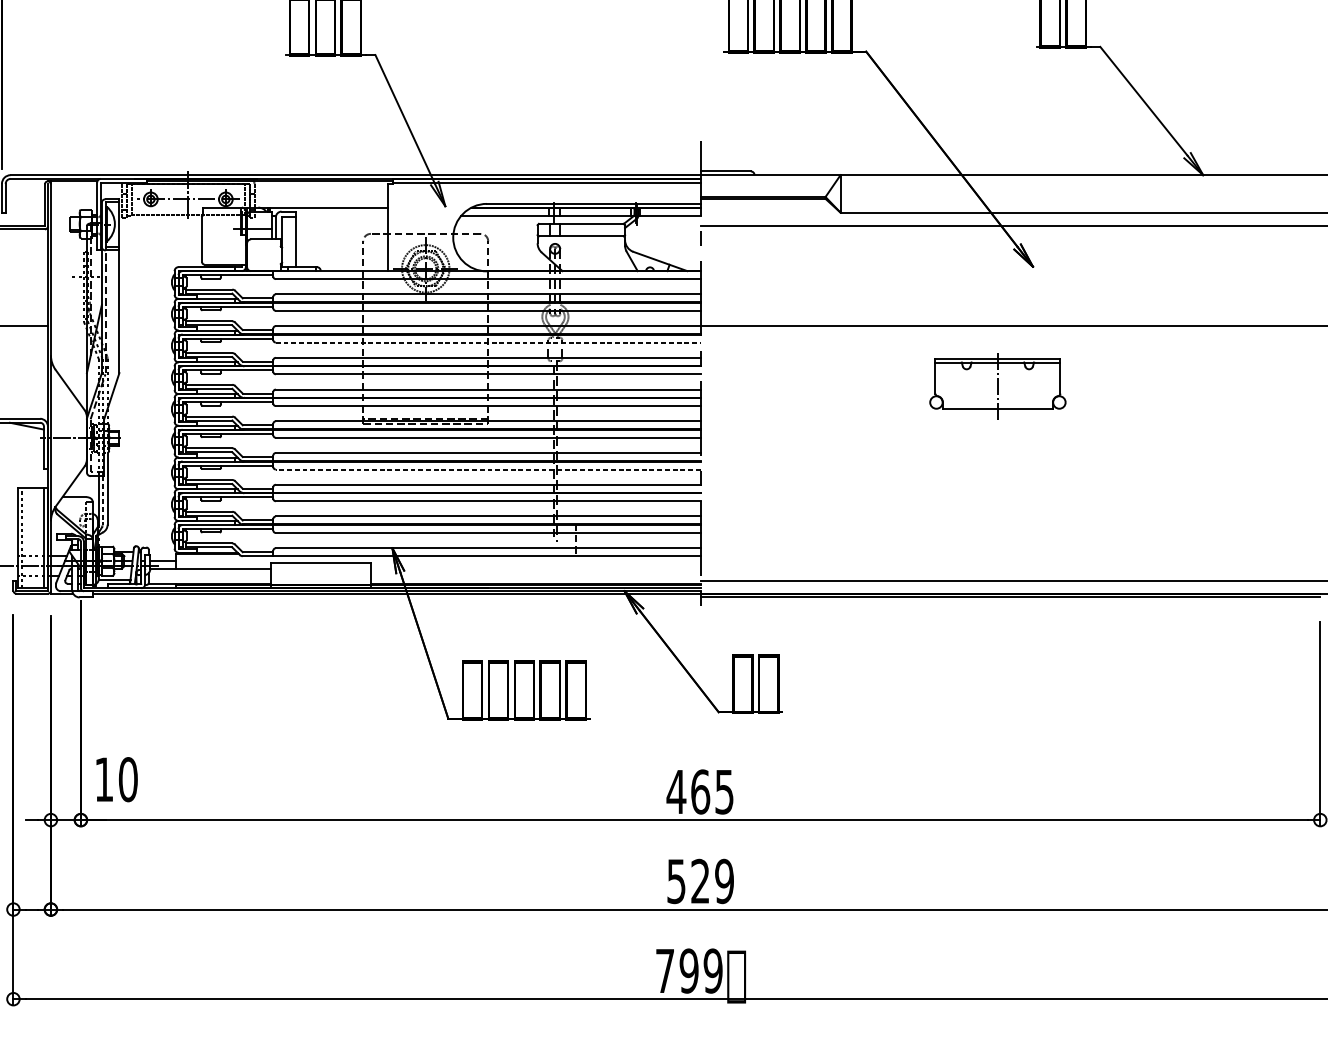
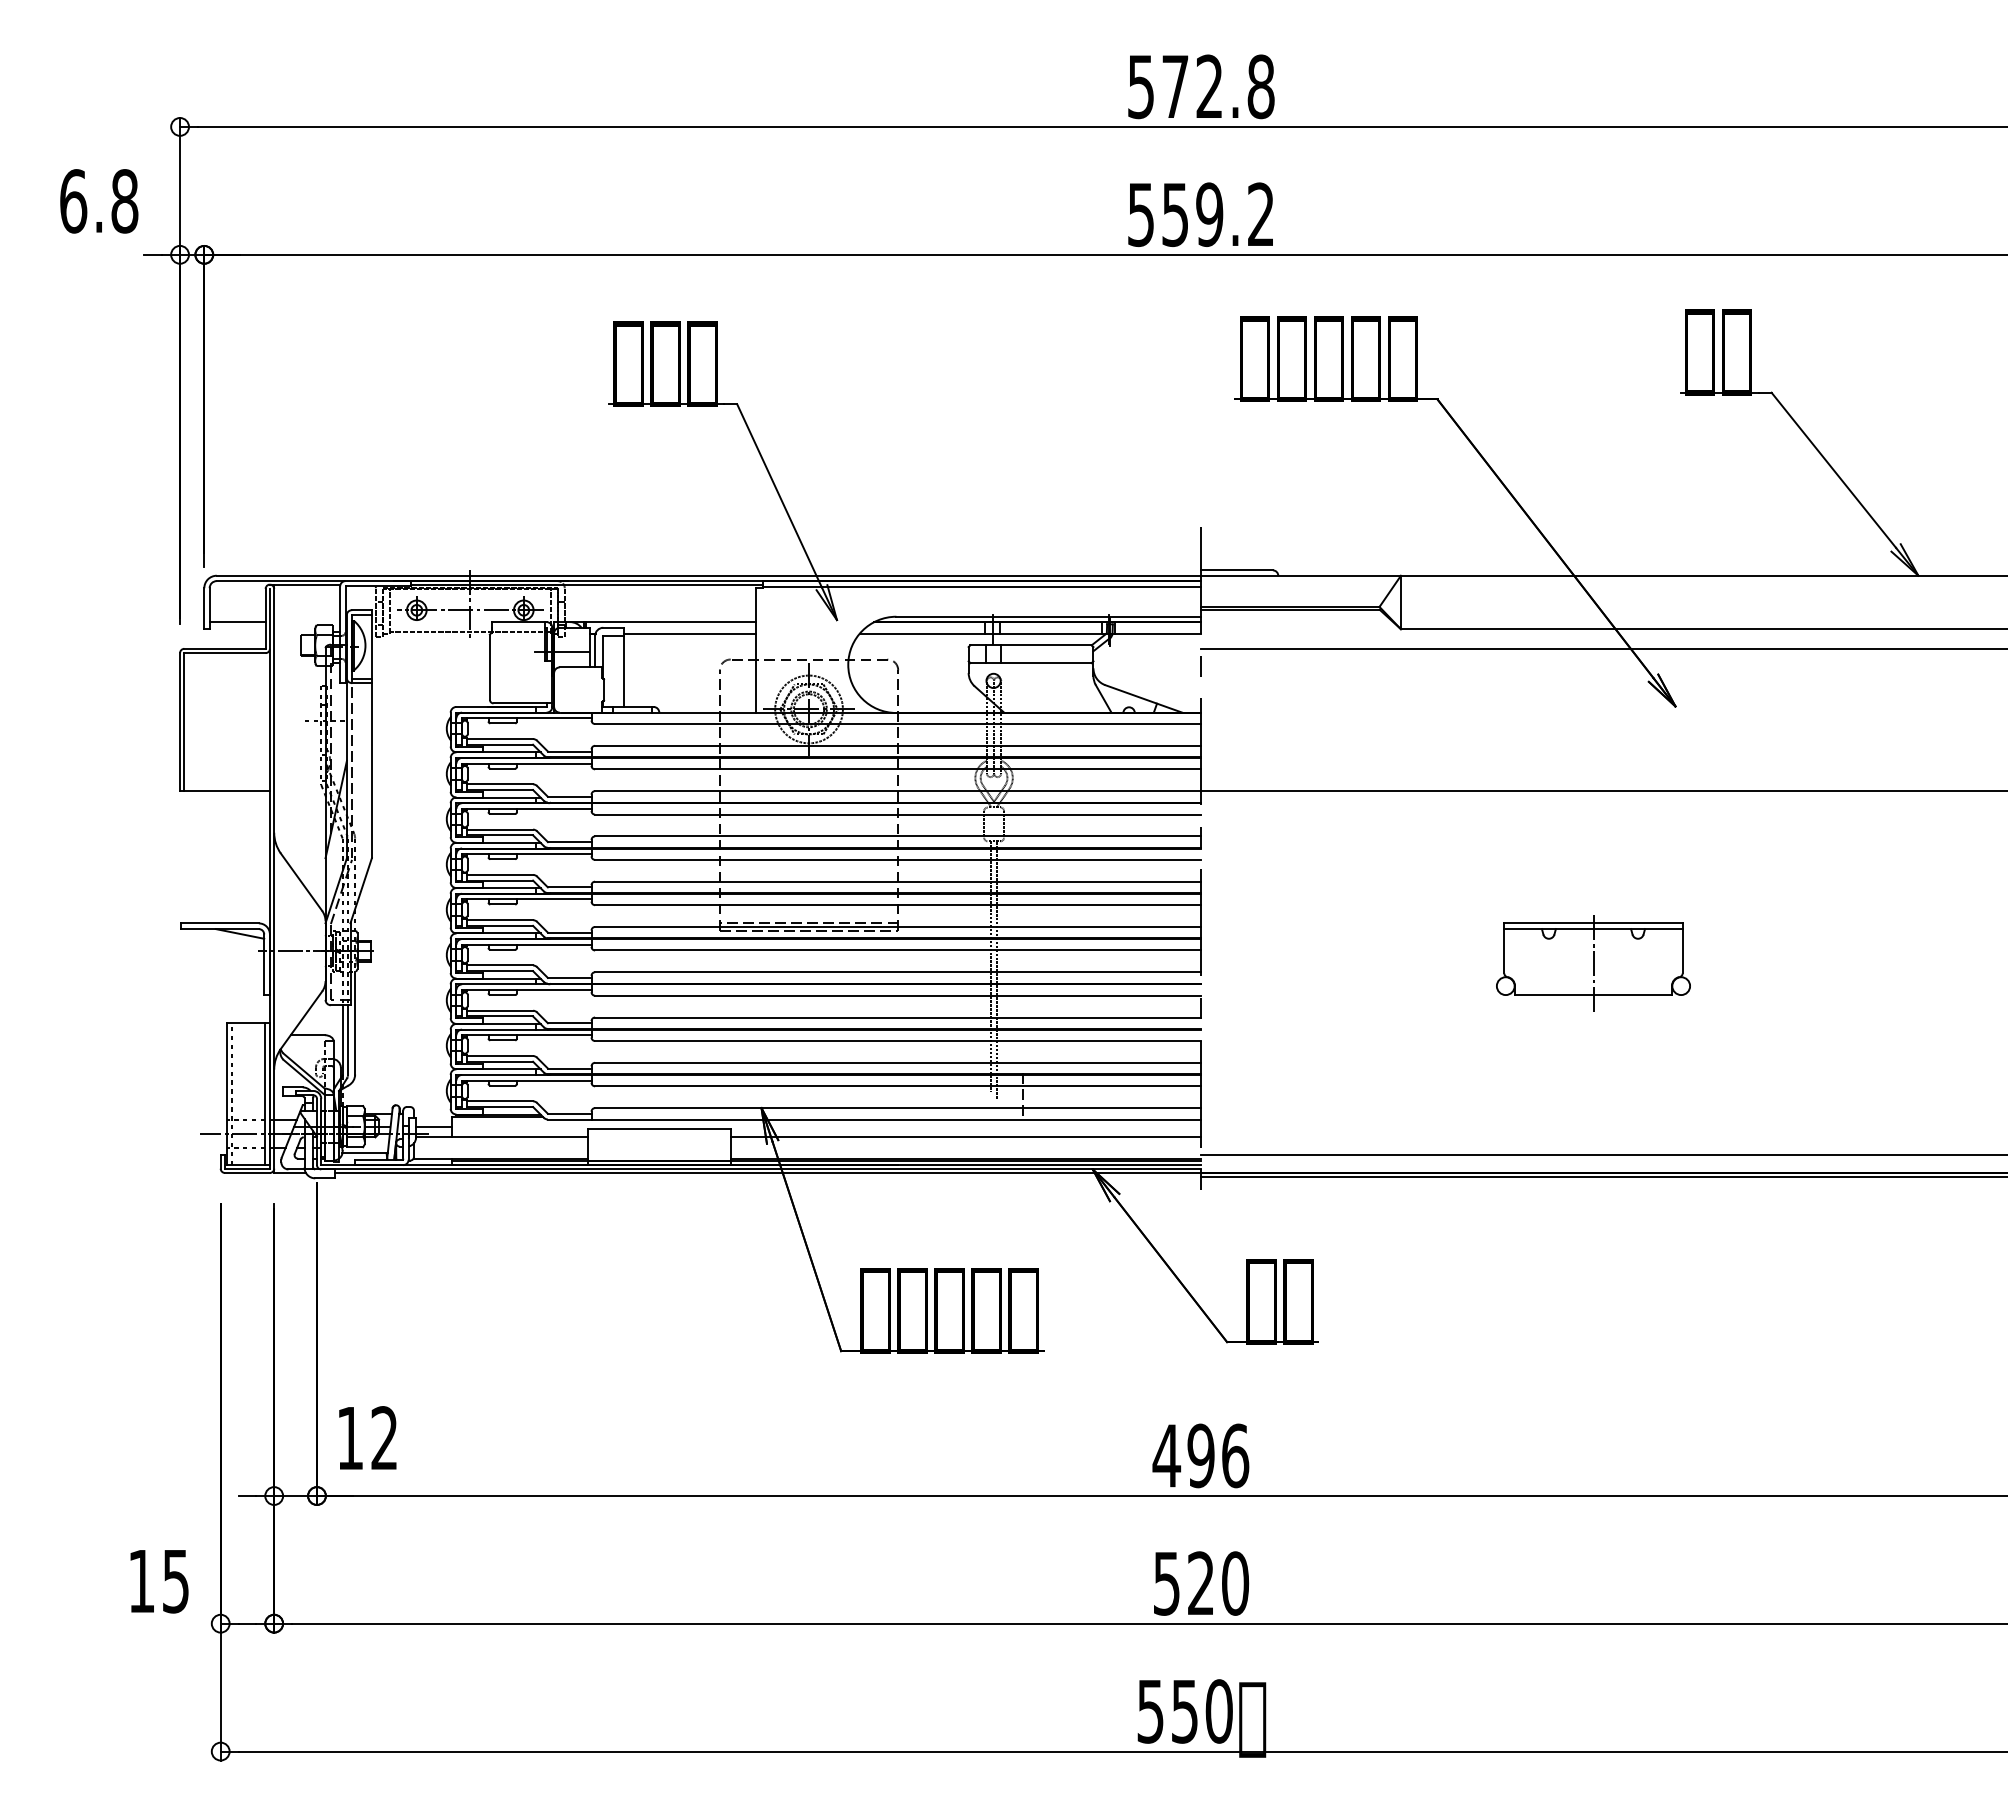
line: (25, 207) -> (237, 622), added
line: (341, 215) -> (689, 633), added
line: (488, 342) -> (898, 814), dashed -> solid
part: (997, 386) -> (1593, 963), moved
line: (487, 469) -> (897, 995), dashed -> solid
line: (103, 500) -> (348, 1040), dashed -> solid
line: (535, 568) -> (965, 1137), added
text: (128, 779) -> (384, 1438), 10 -> 12
text: (712, 791) -> (1218, 1455), 465 -> 496
text: (724, 881) -> (1235, 1583), 529 -> 520
text: (688, 971) -> (1184, 1711), 799 -> 550

